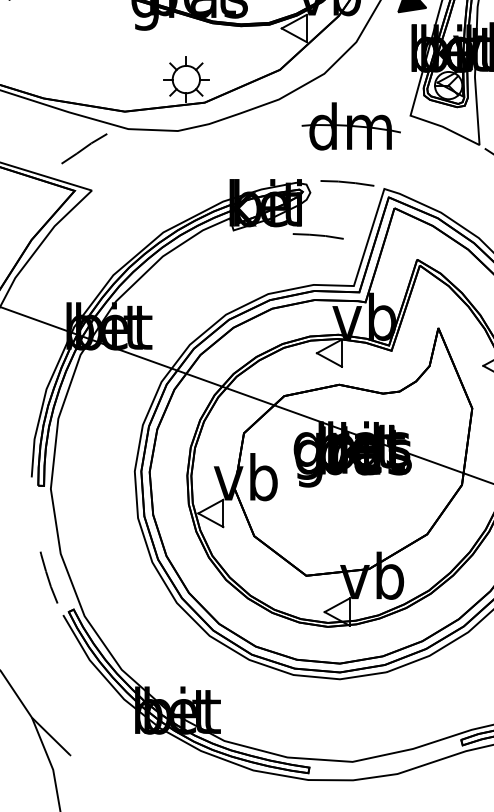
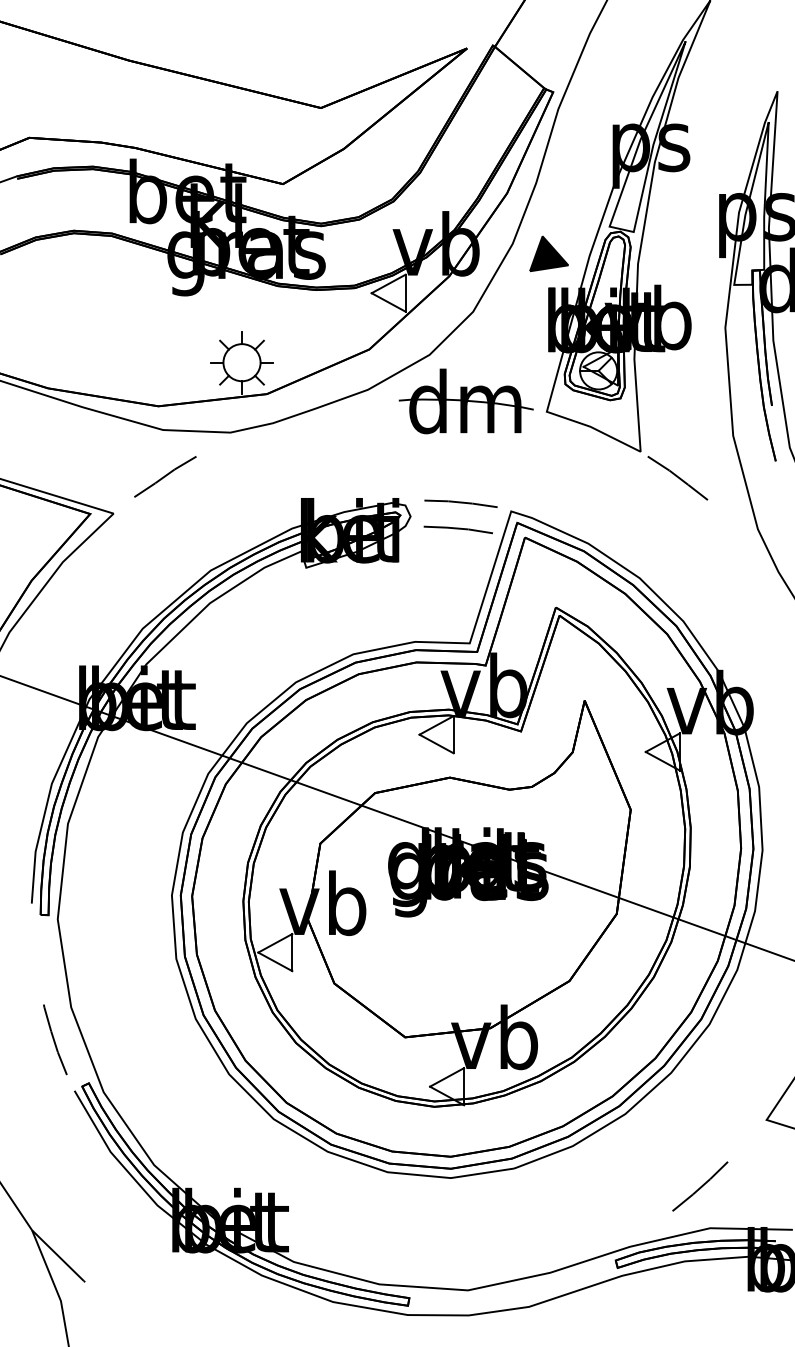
part: (350, 126) -> (465, 401), moved
line: (84, 148) -> (165, 476), moved
line: (317, 236) -> (457, 529), moved

